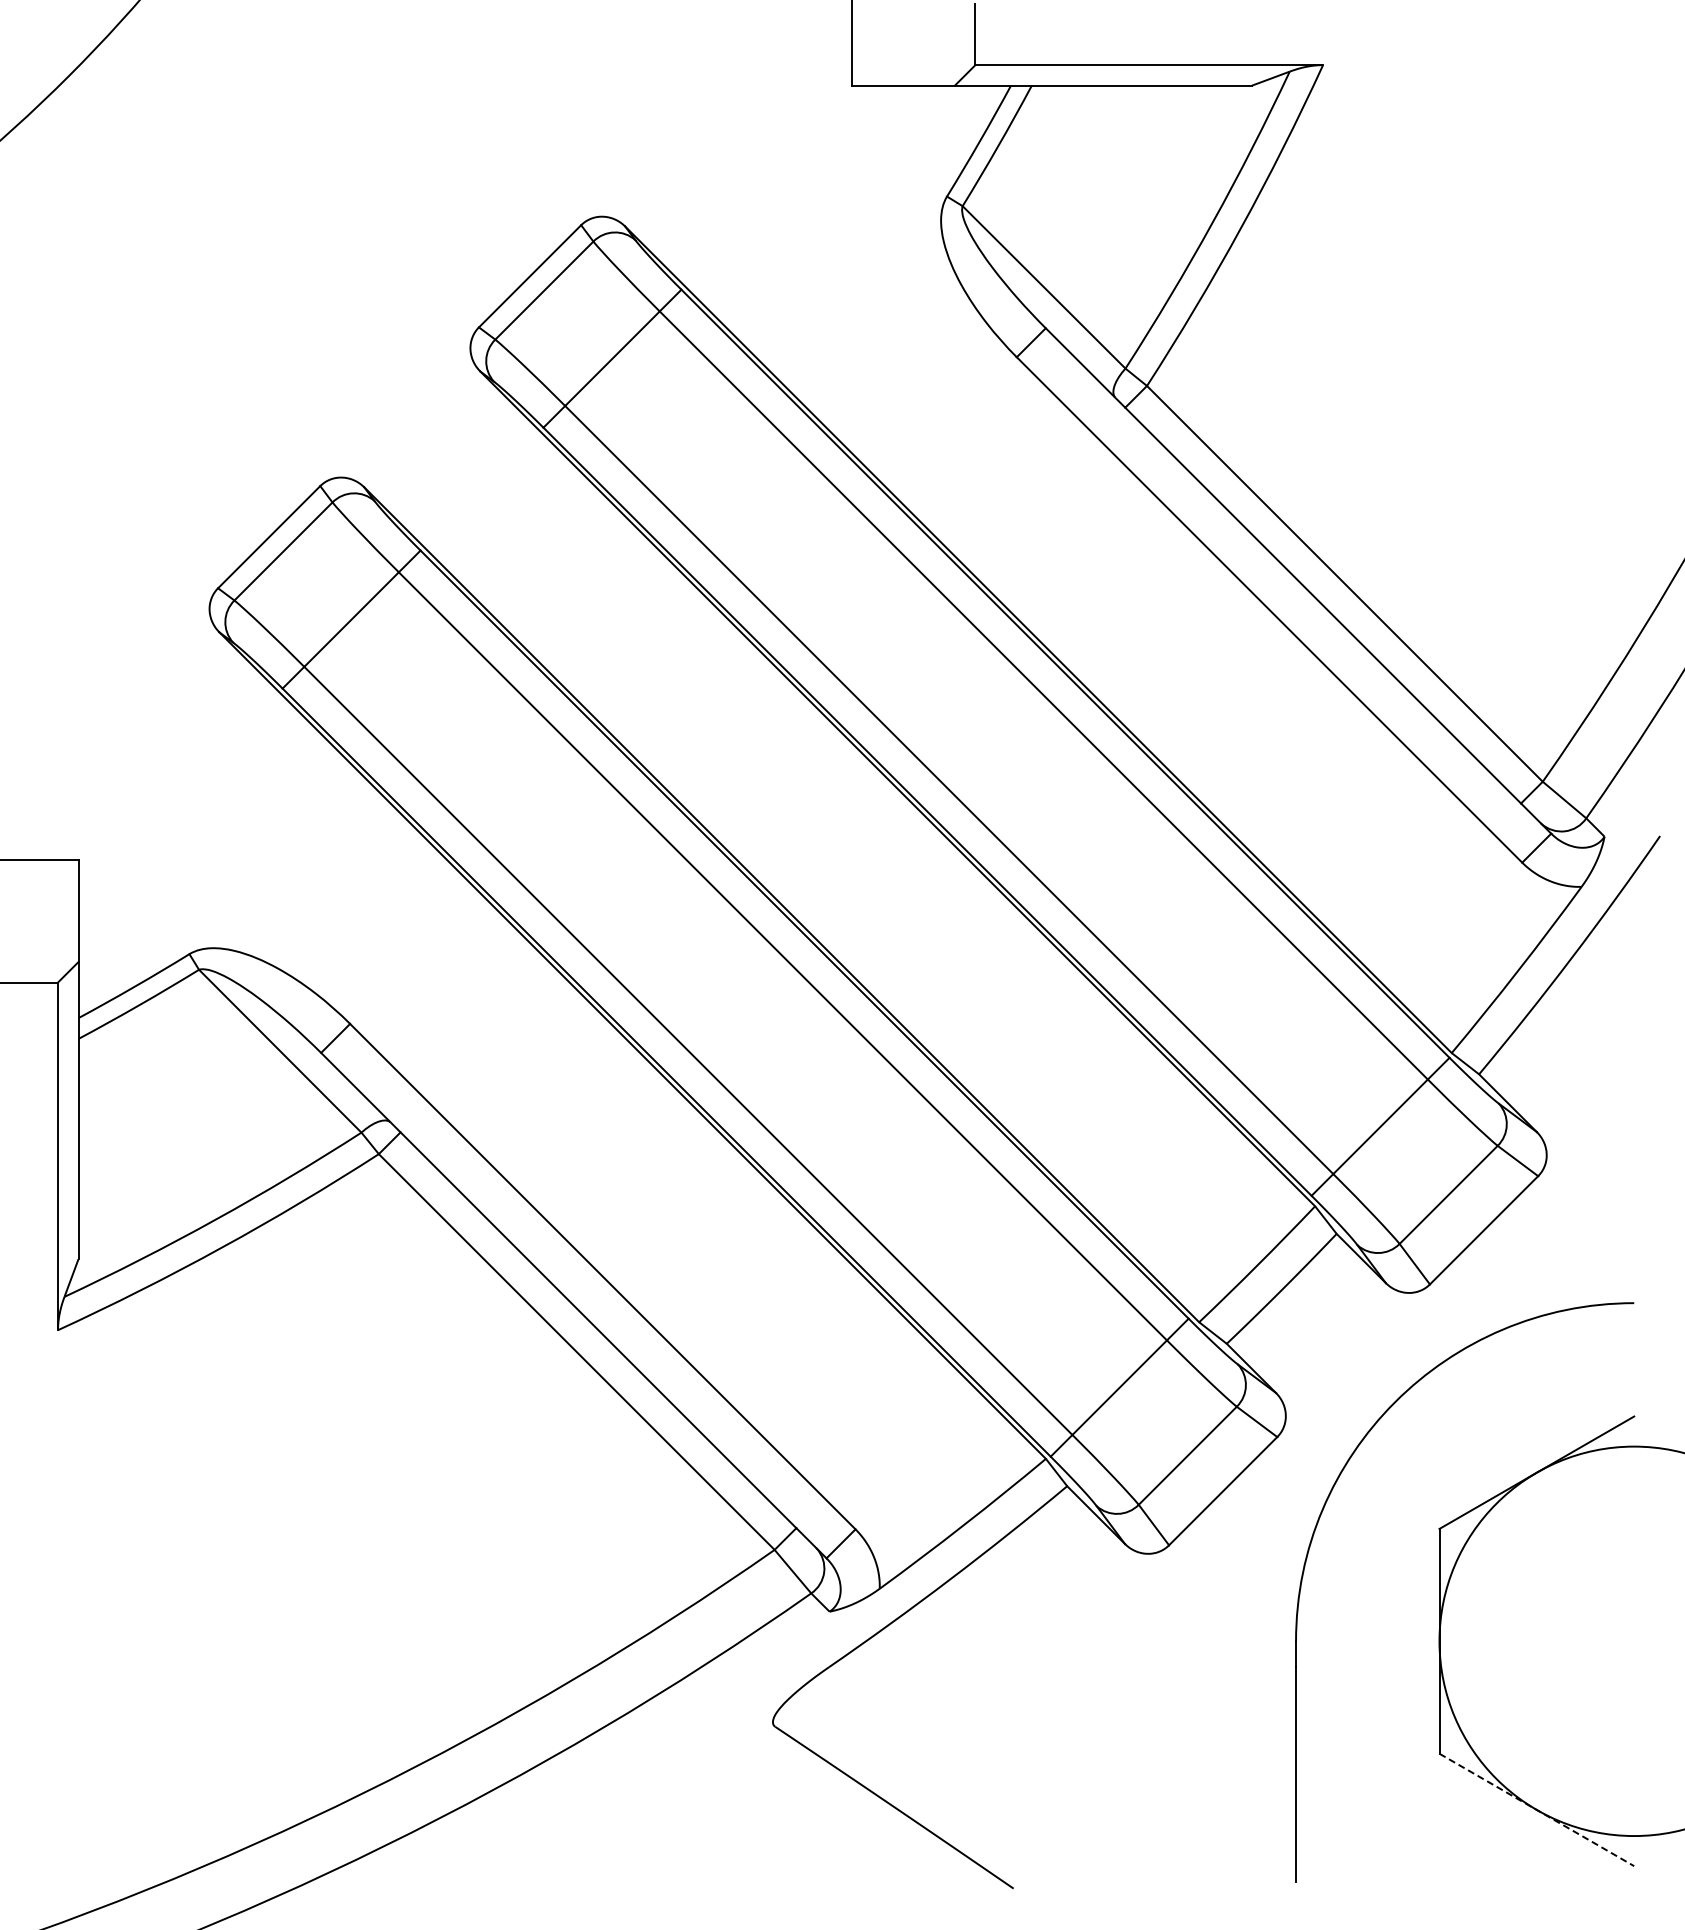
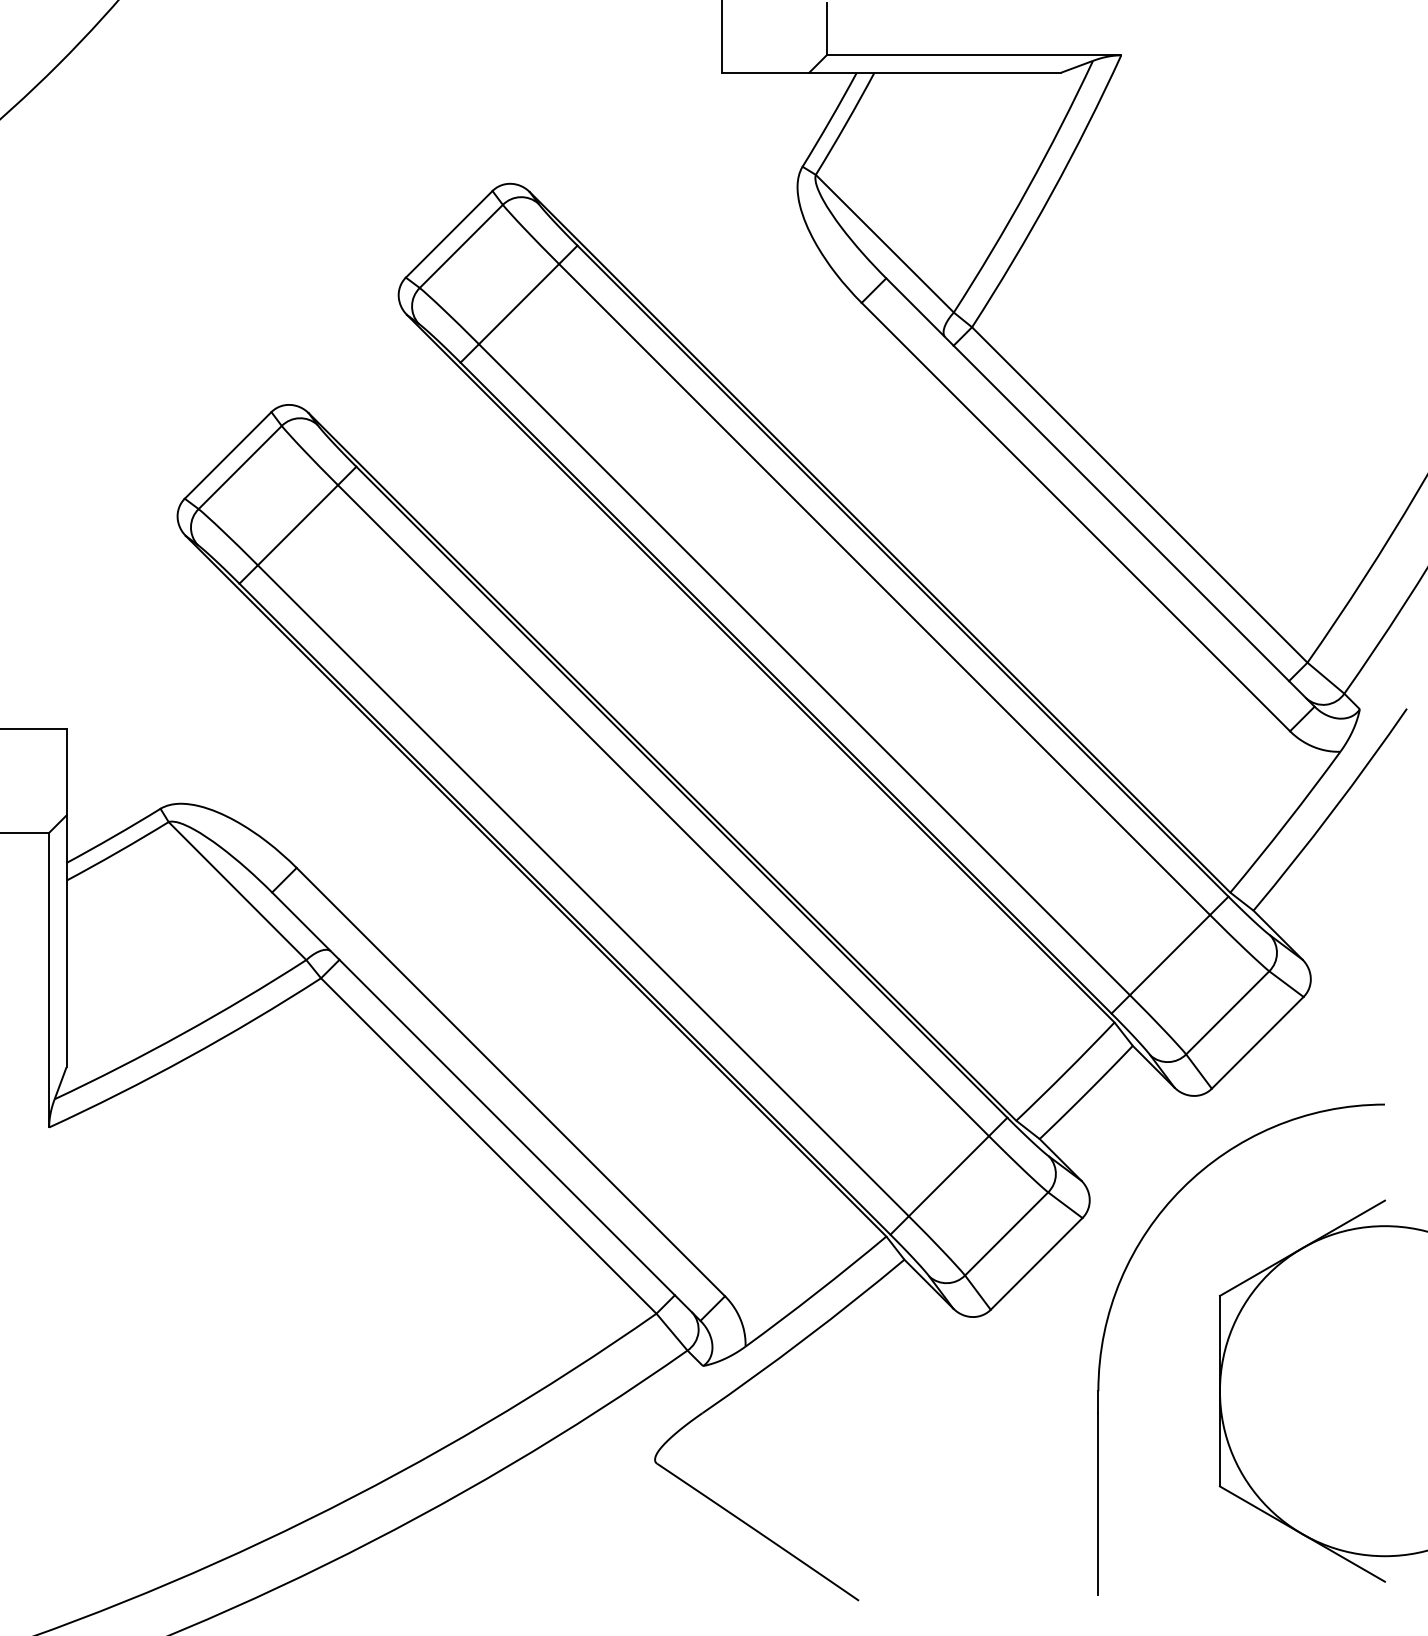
line: (1537, 1810) -> (1303, 1534), dashed -> solid

